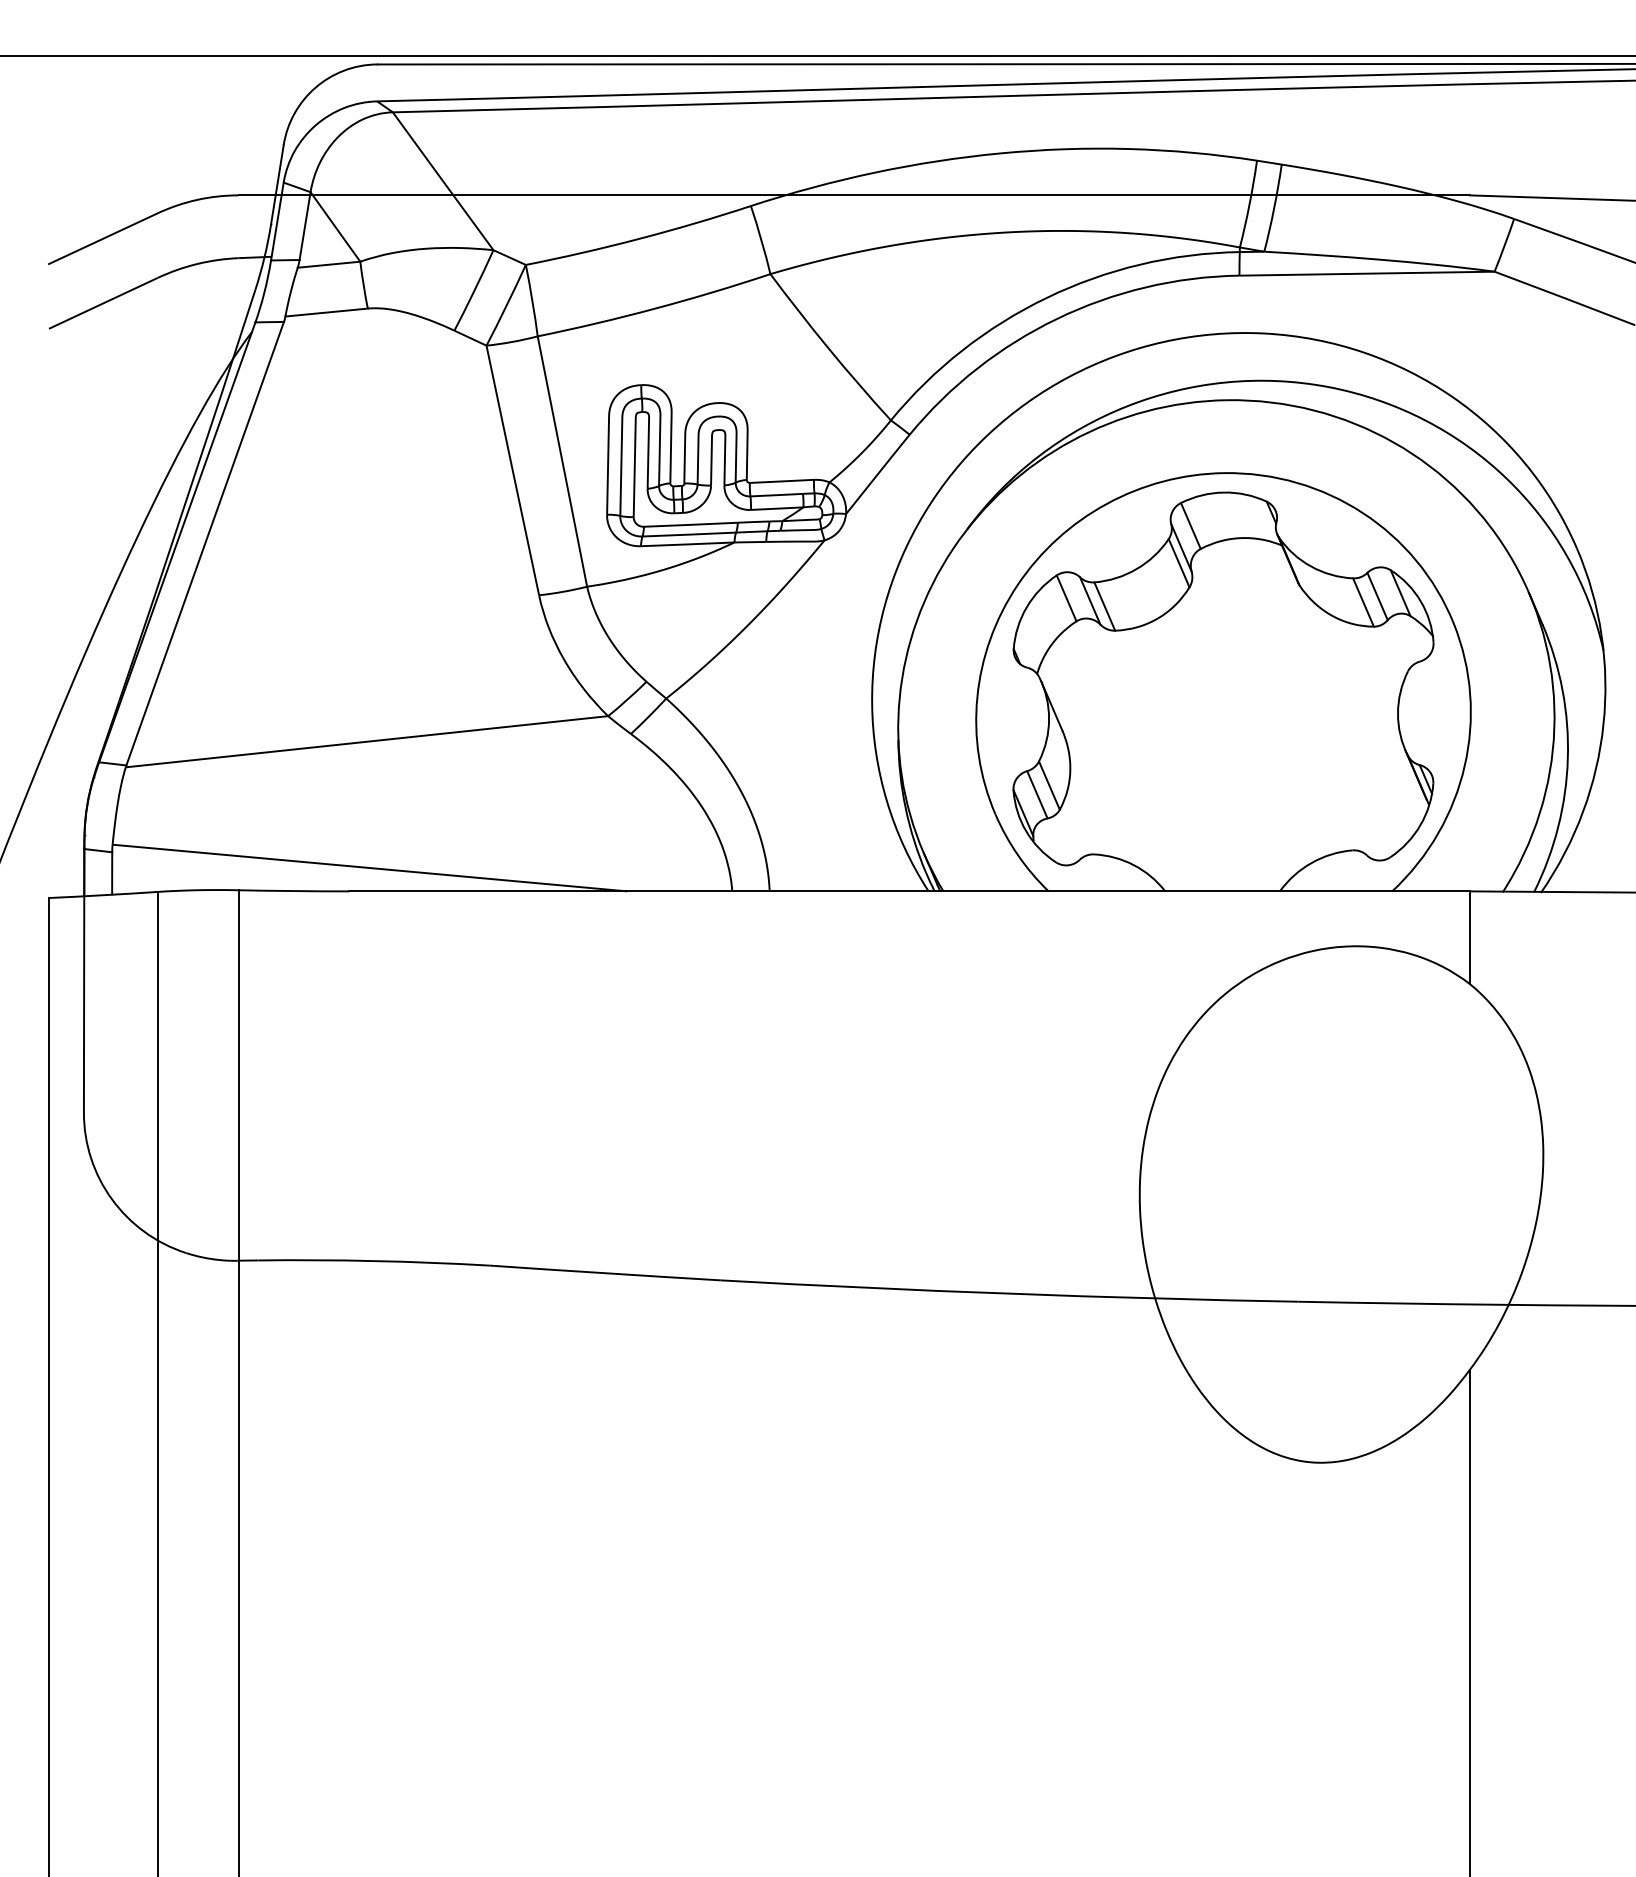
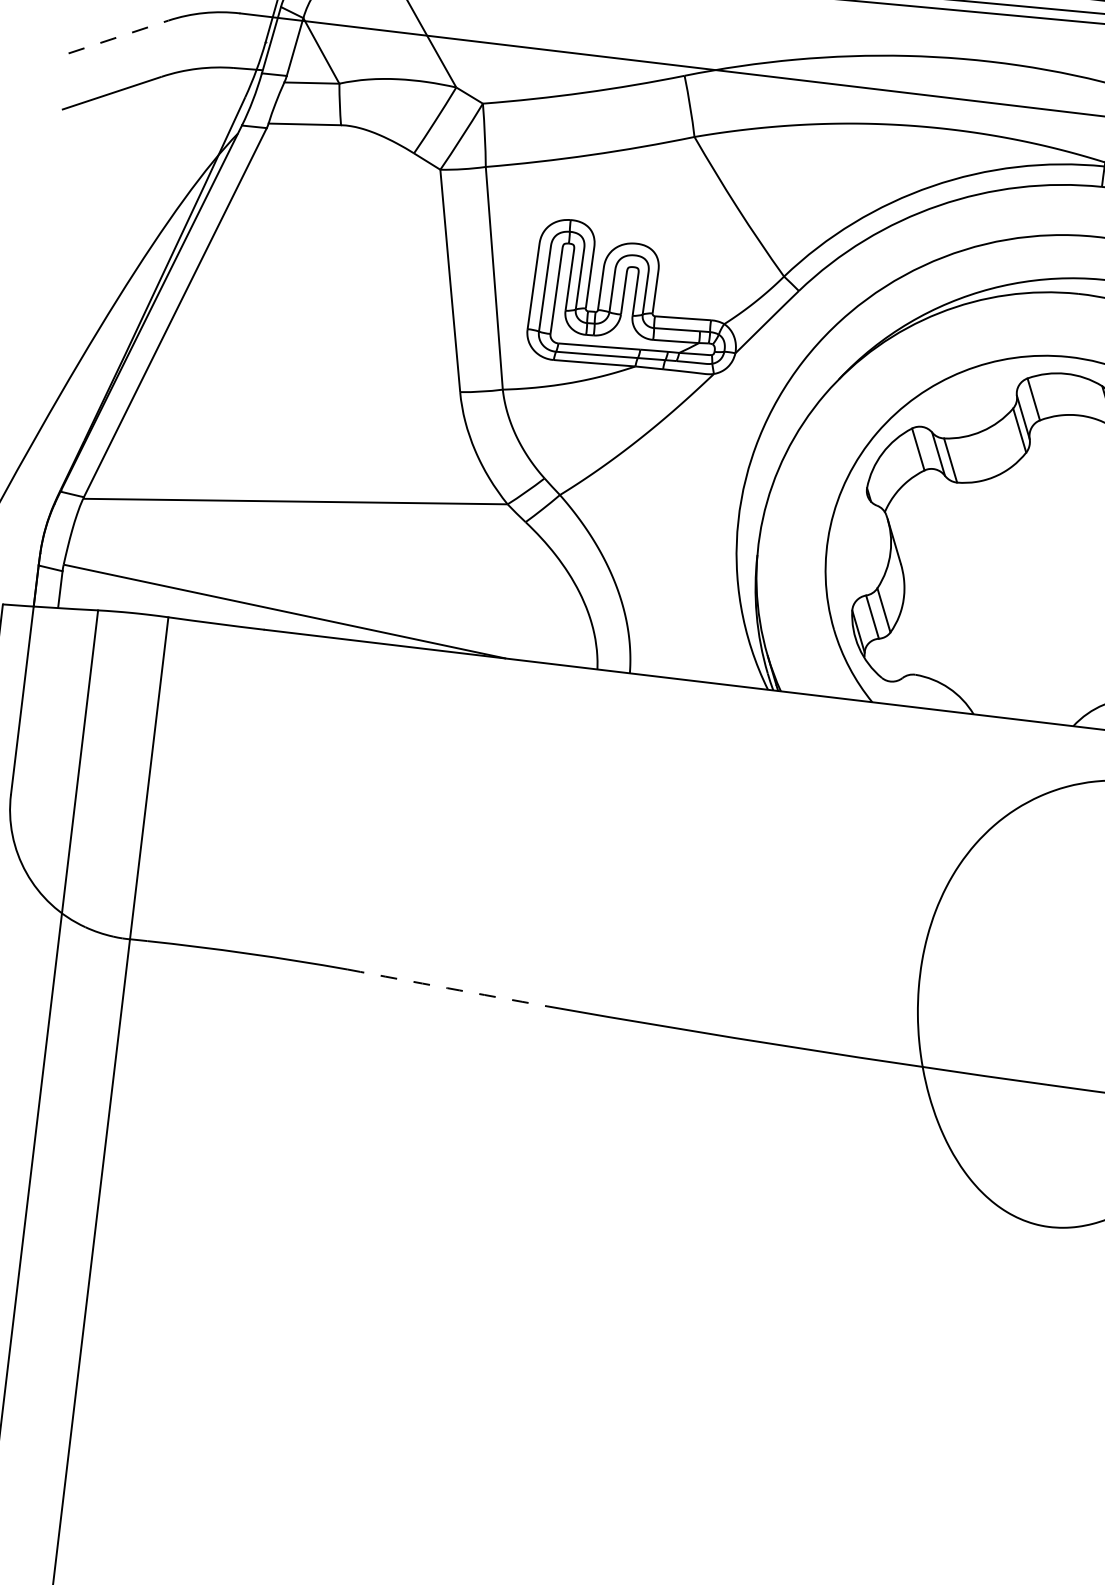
line: (103, 238) -> (118, 36), solid -> dashed
arc: (605, 1273) -> (447, 988), solid -> dashed

